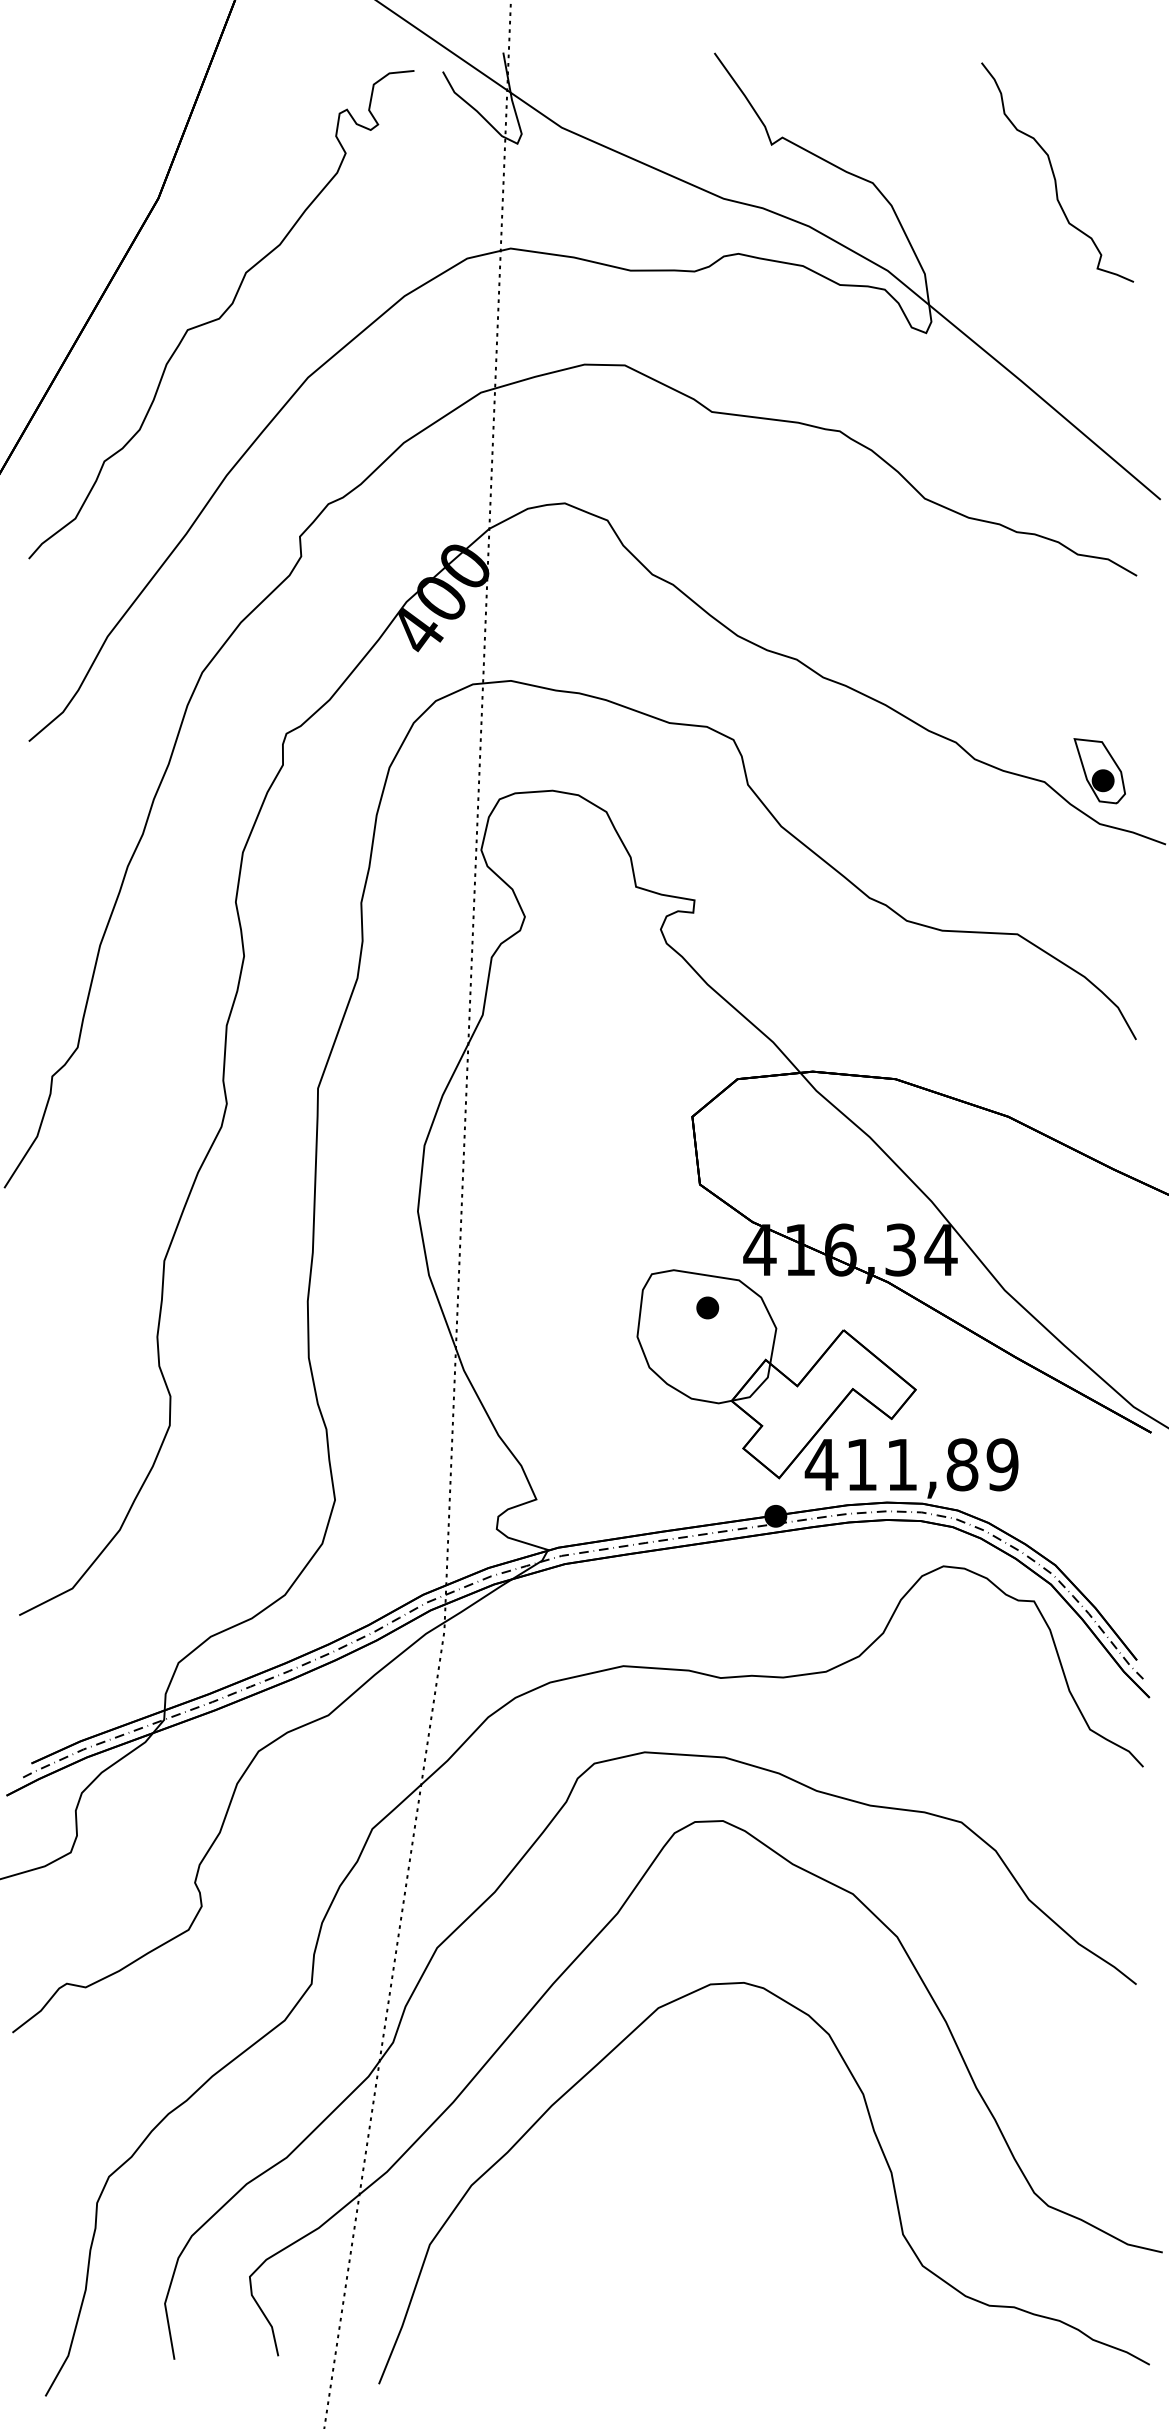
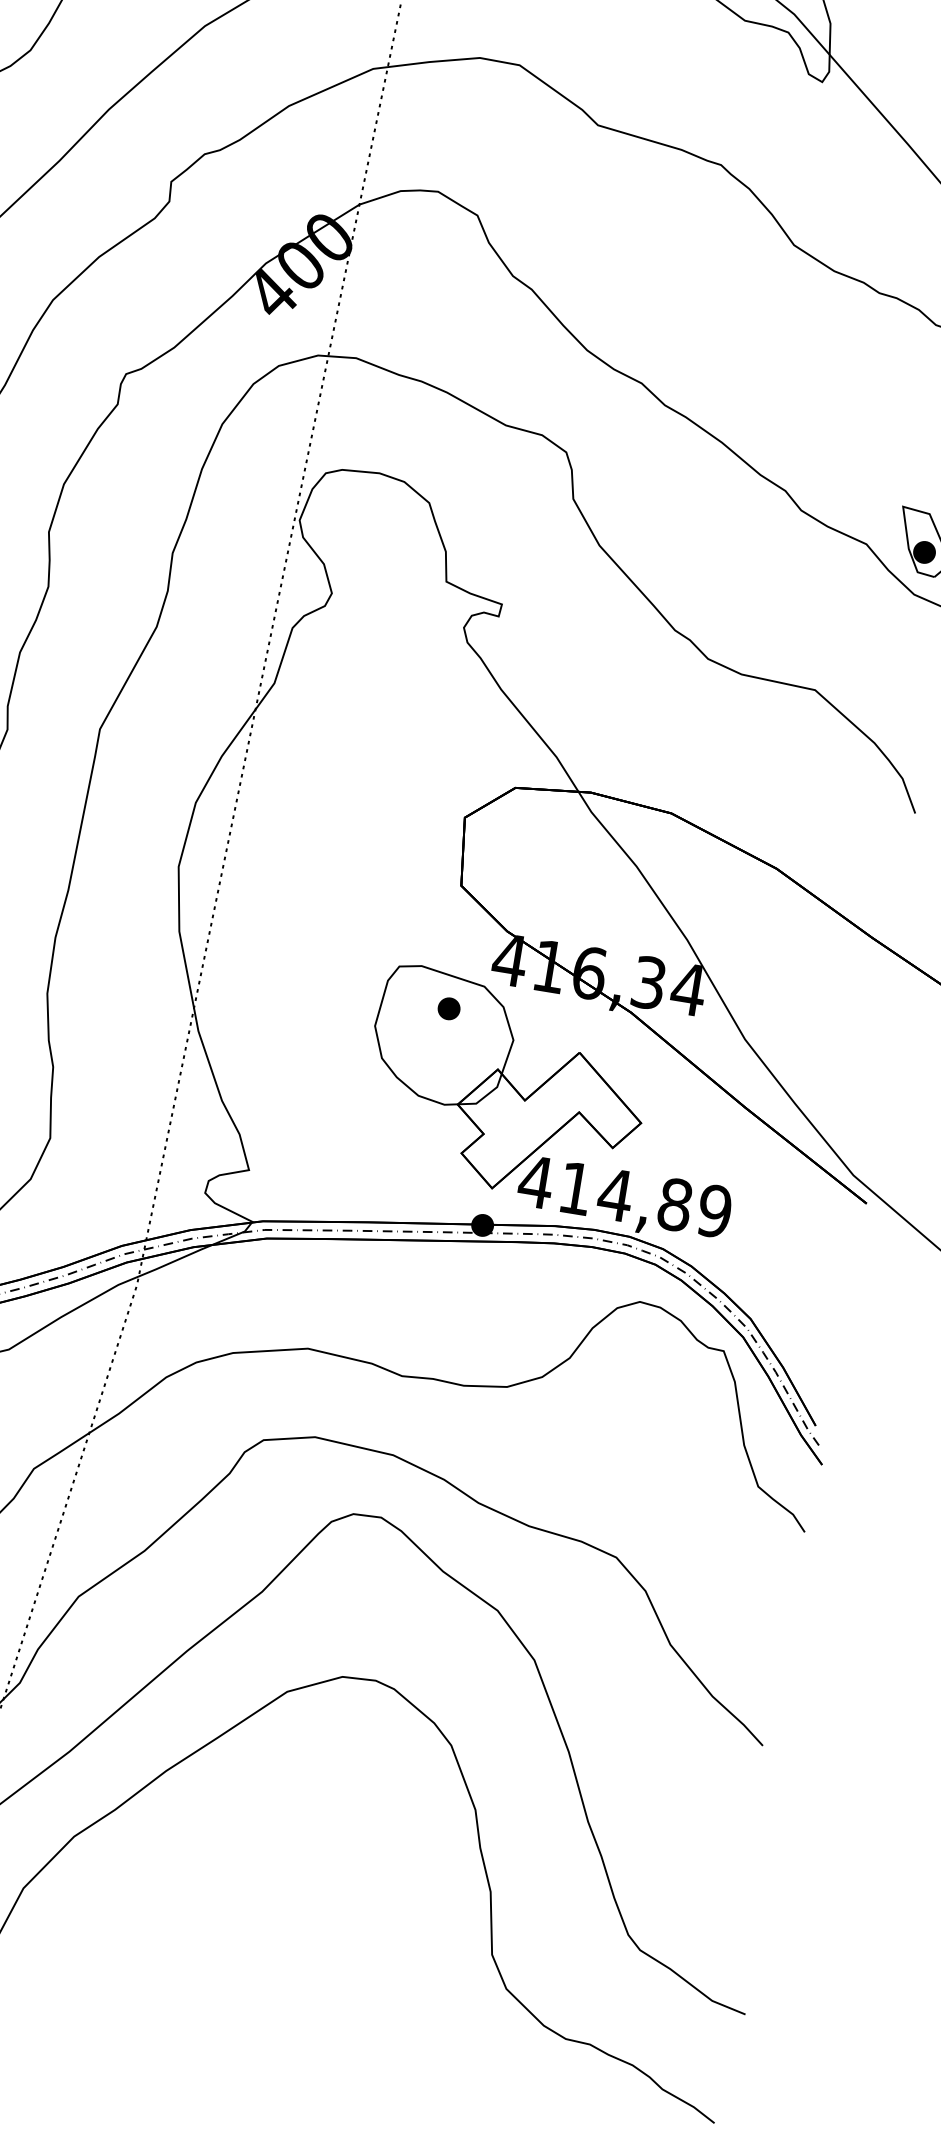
text: (901, 1464) -> (615, 1194), 411,89 -> 414,89

